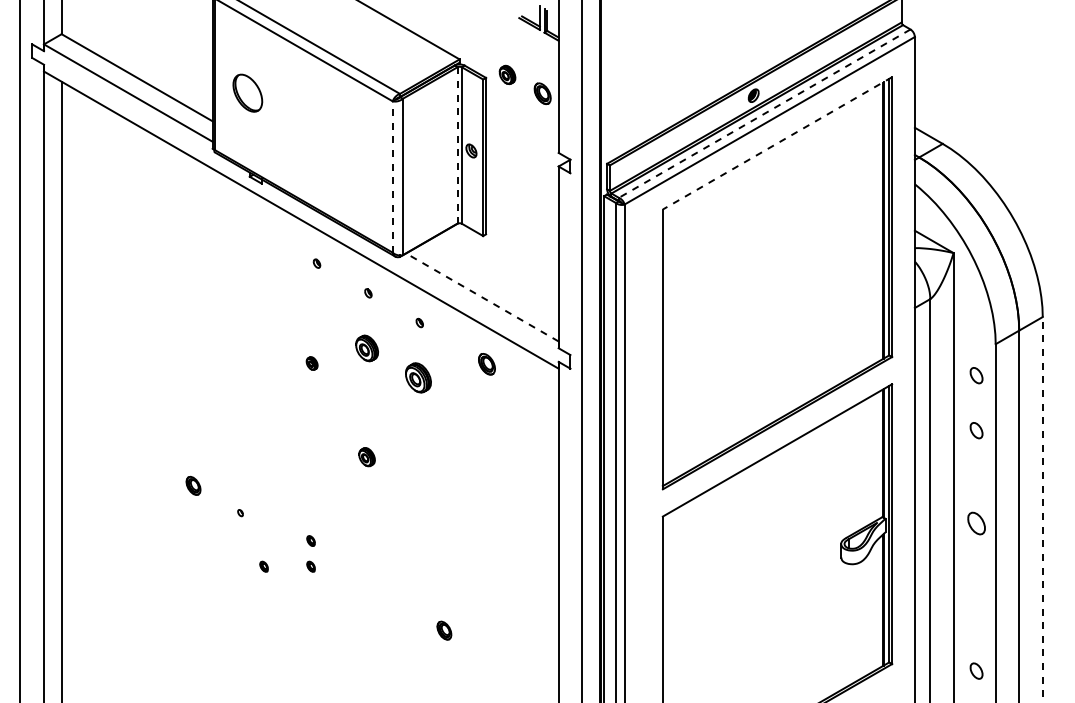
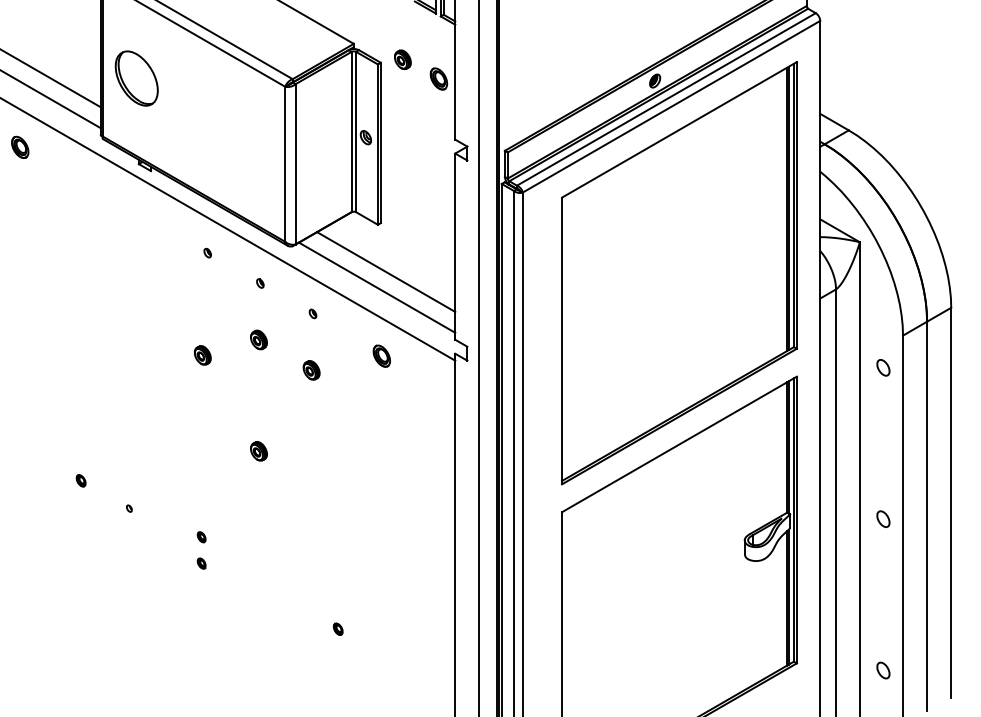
part: (247, 92) -> (136, 77), size x1.43
line: (764, 113) -> (666, 99), dashed -> solid
line: (777, 143) -> (679, 129), dashed -> solid
line: (457, 146) -> (351, 133), dashed -> solid
part: (133, 160) -> (19, 147), added
line: (392, 177) -> (285, 164), dashed -> solid
line: (490, 282) -> (385, 272), added
line: (481, 297) -> (376, 287), dashed -> solid
part: (366, 348) -> (258, 340), size x0.71
part: (311, 363) -> (202, 355), size x1.43
part: (418, 378) -> (311, 370), size x0.62
part: (976, 430) -> (883, 424), removed
part: (193, 485) -> (81, 480), size x0.62
line: (1042, 506) -> (950, 501), dashed -> solid
part: (976, 522) -> (883, 518), size x0.71
part: (263, 566) -> (152, 563), removed
part: (444, 630) -> (338, 628), size x0.62

